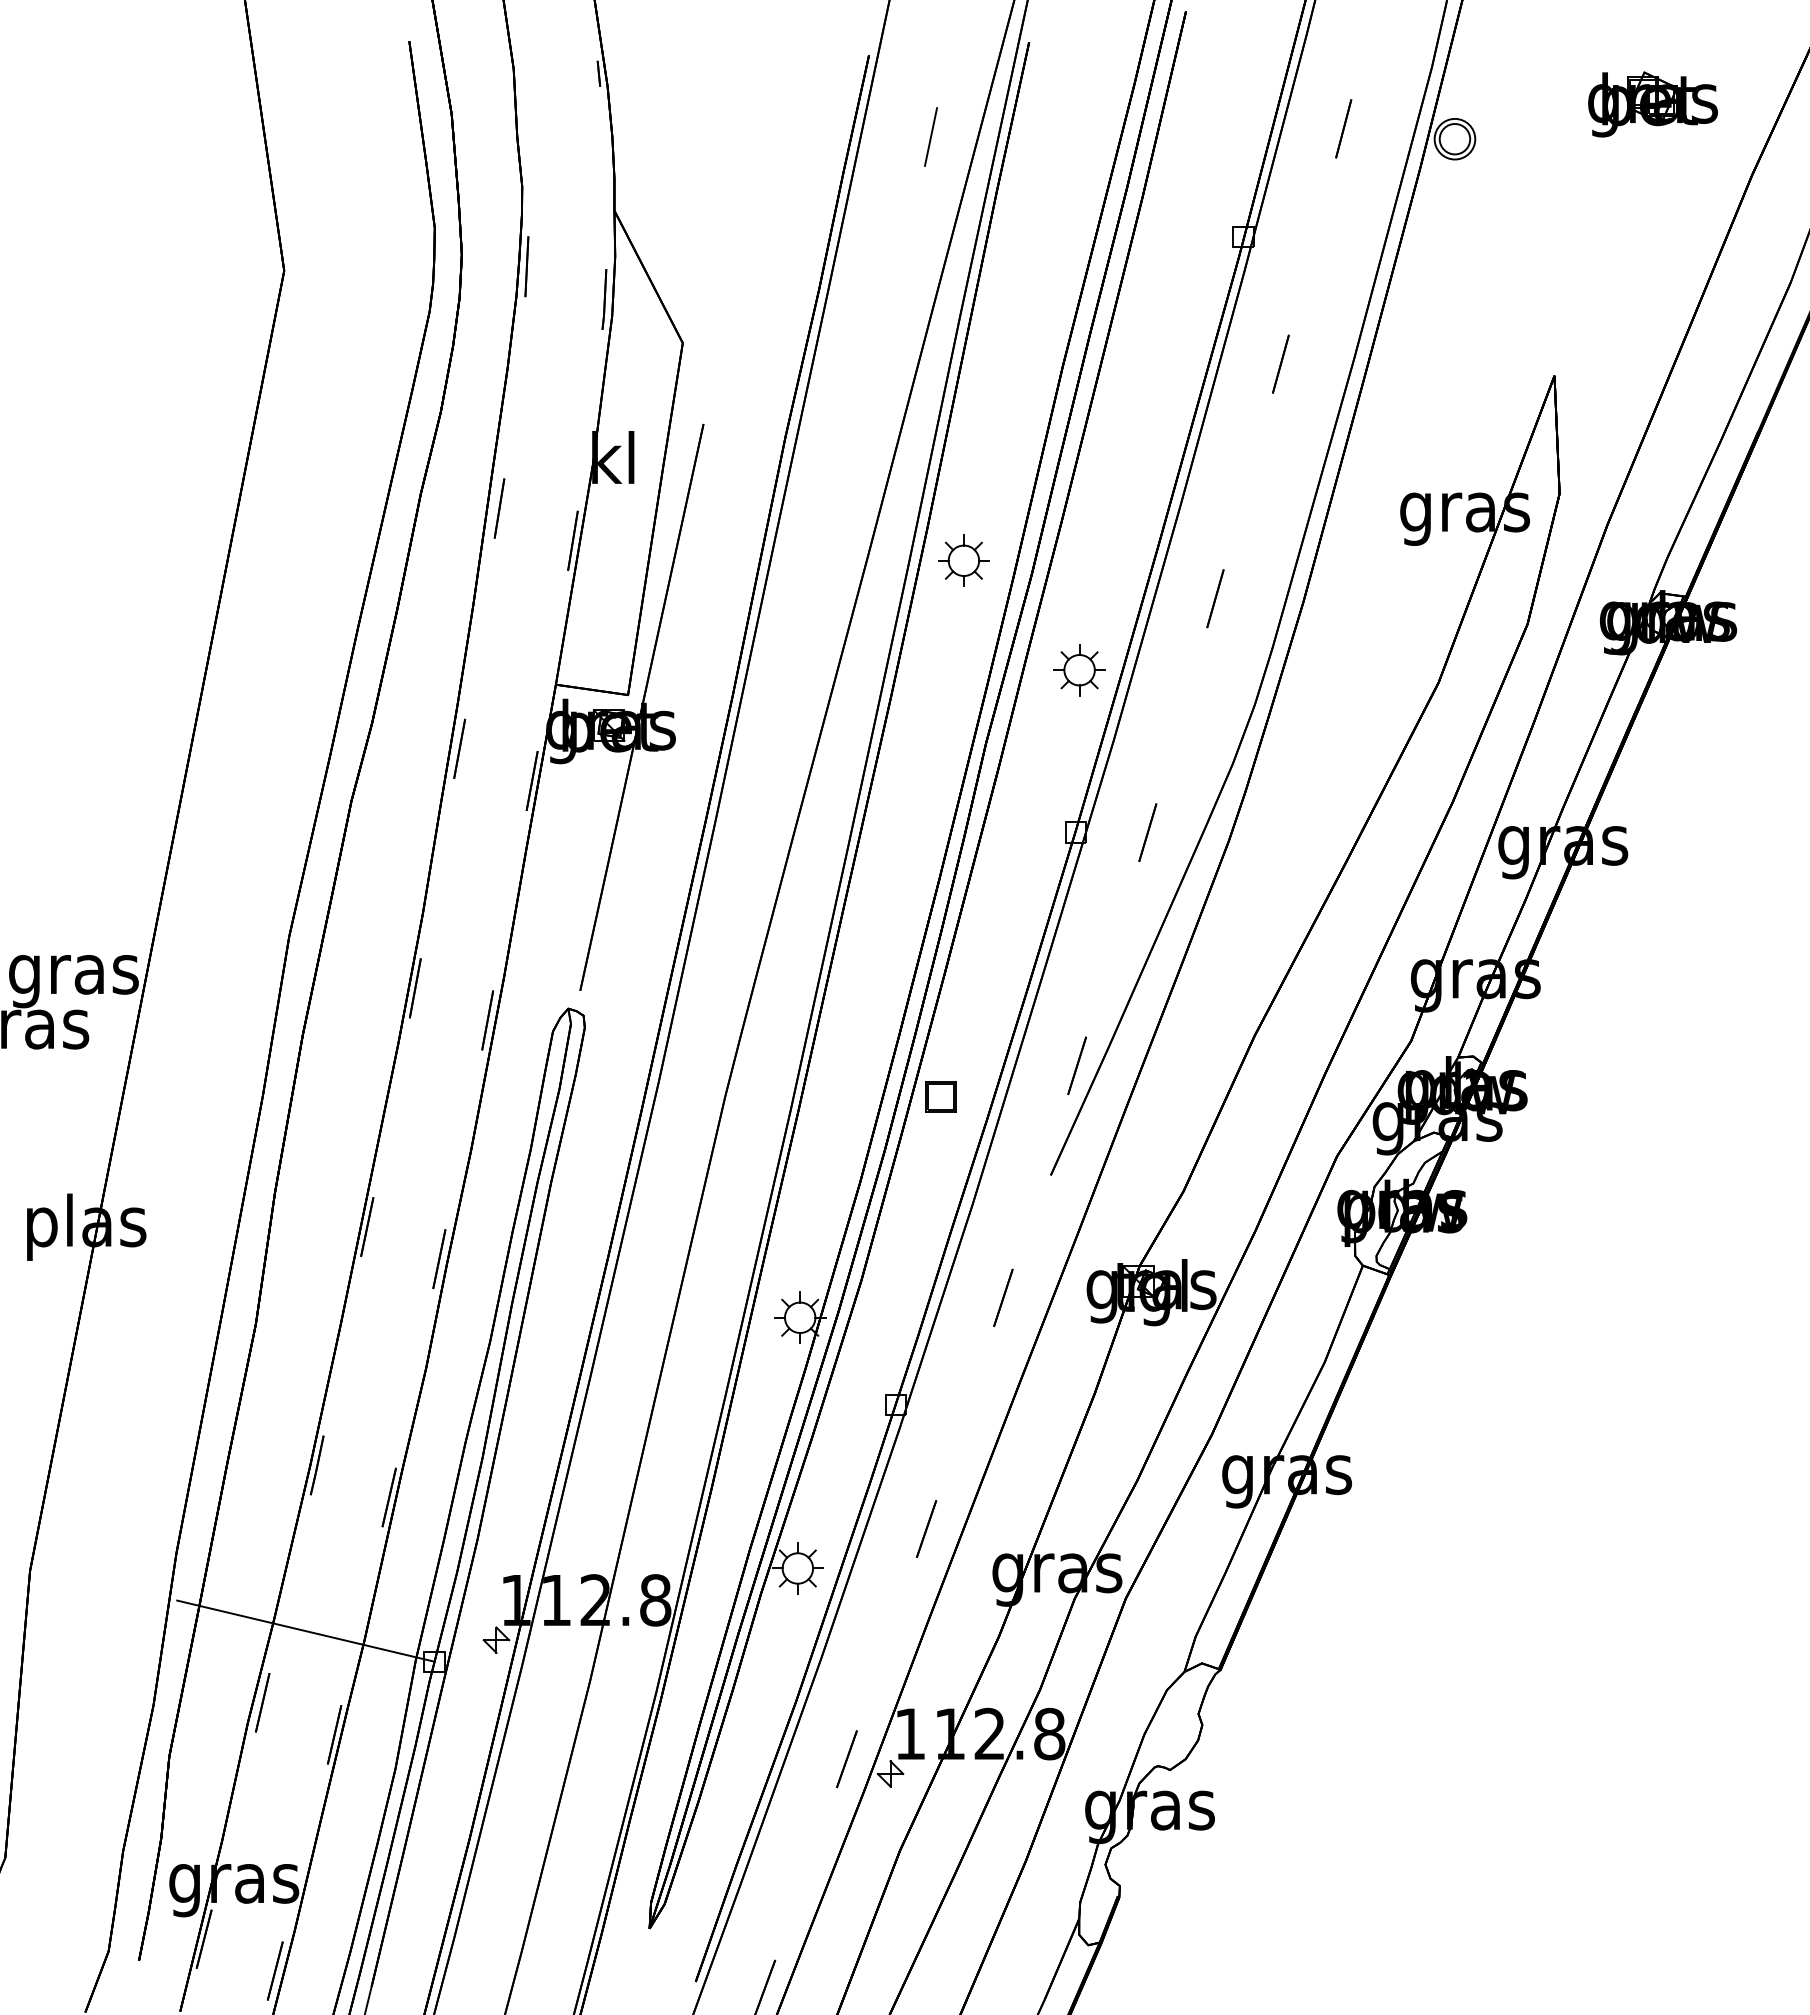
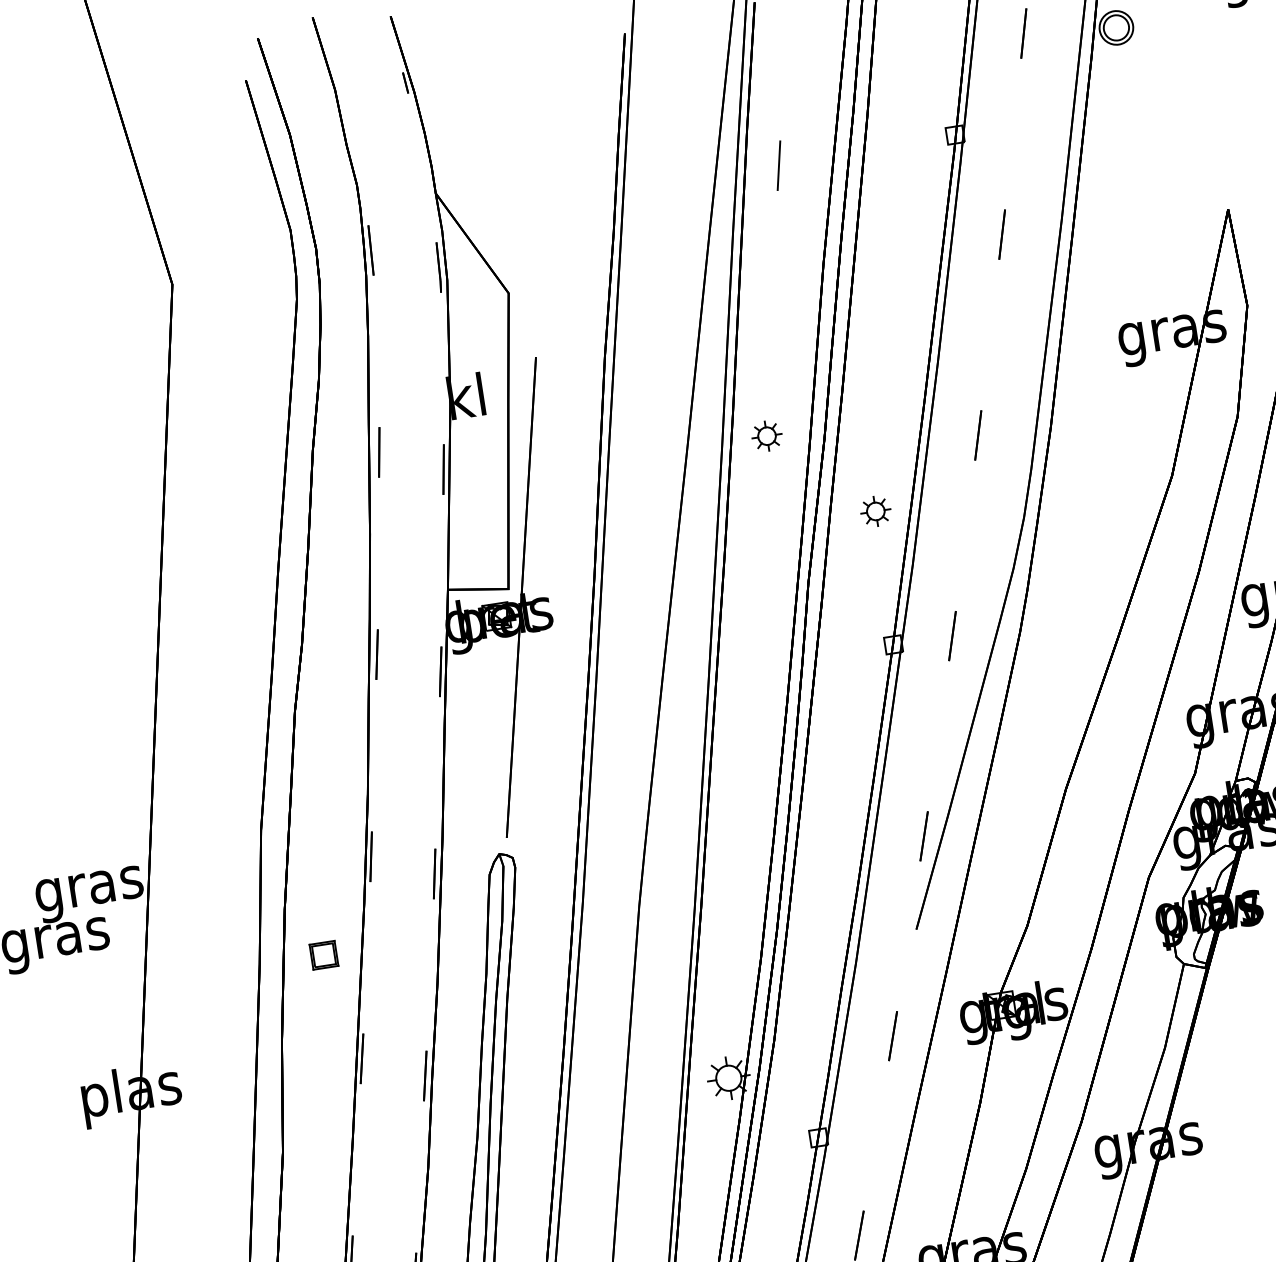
line: (930, 136) -> (778, 165), moved
part: (963, 560) -> (766, 436), size x0.7
part: (1079, 670) -> (875, 511), size x0.7
part: (940, 1096) -> (323, 955), moved

